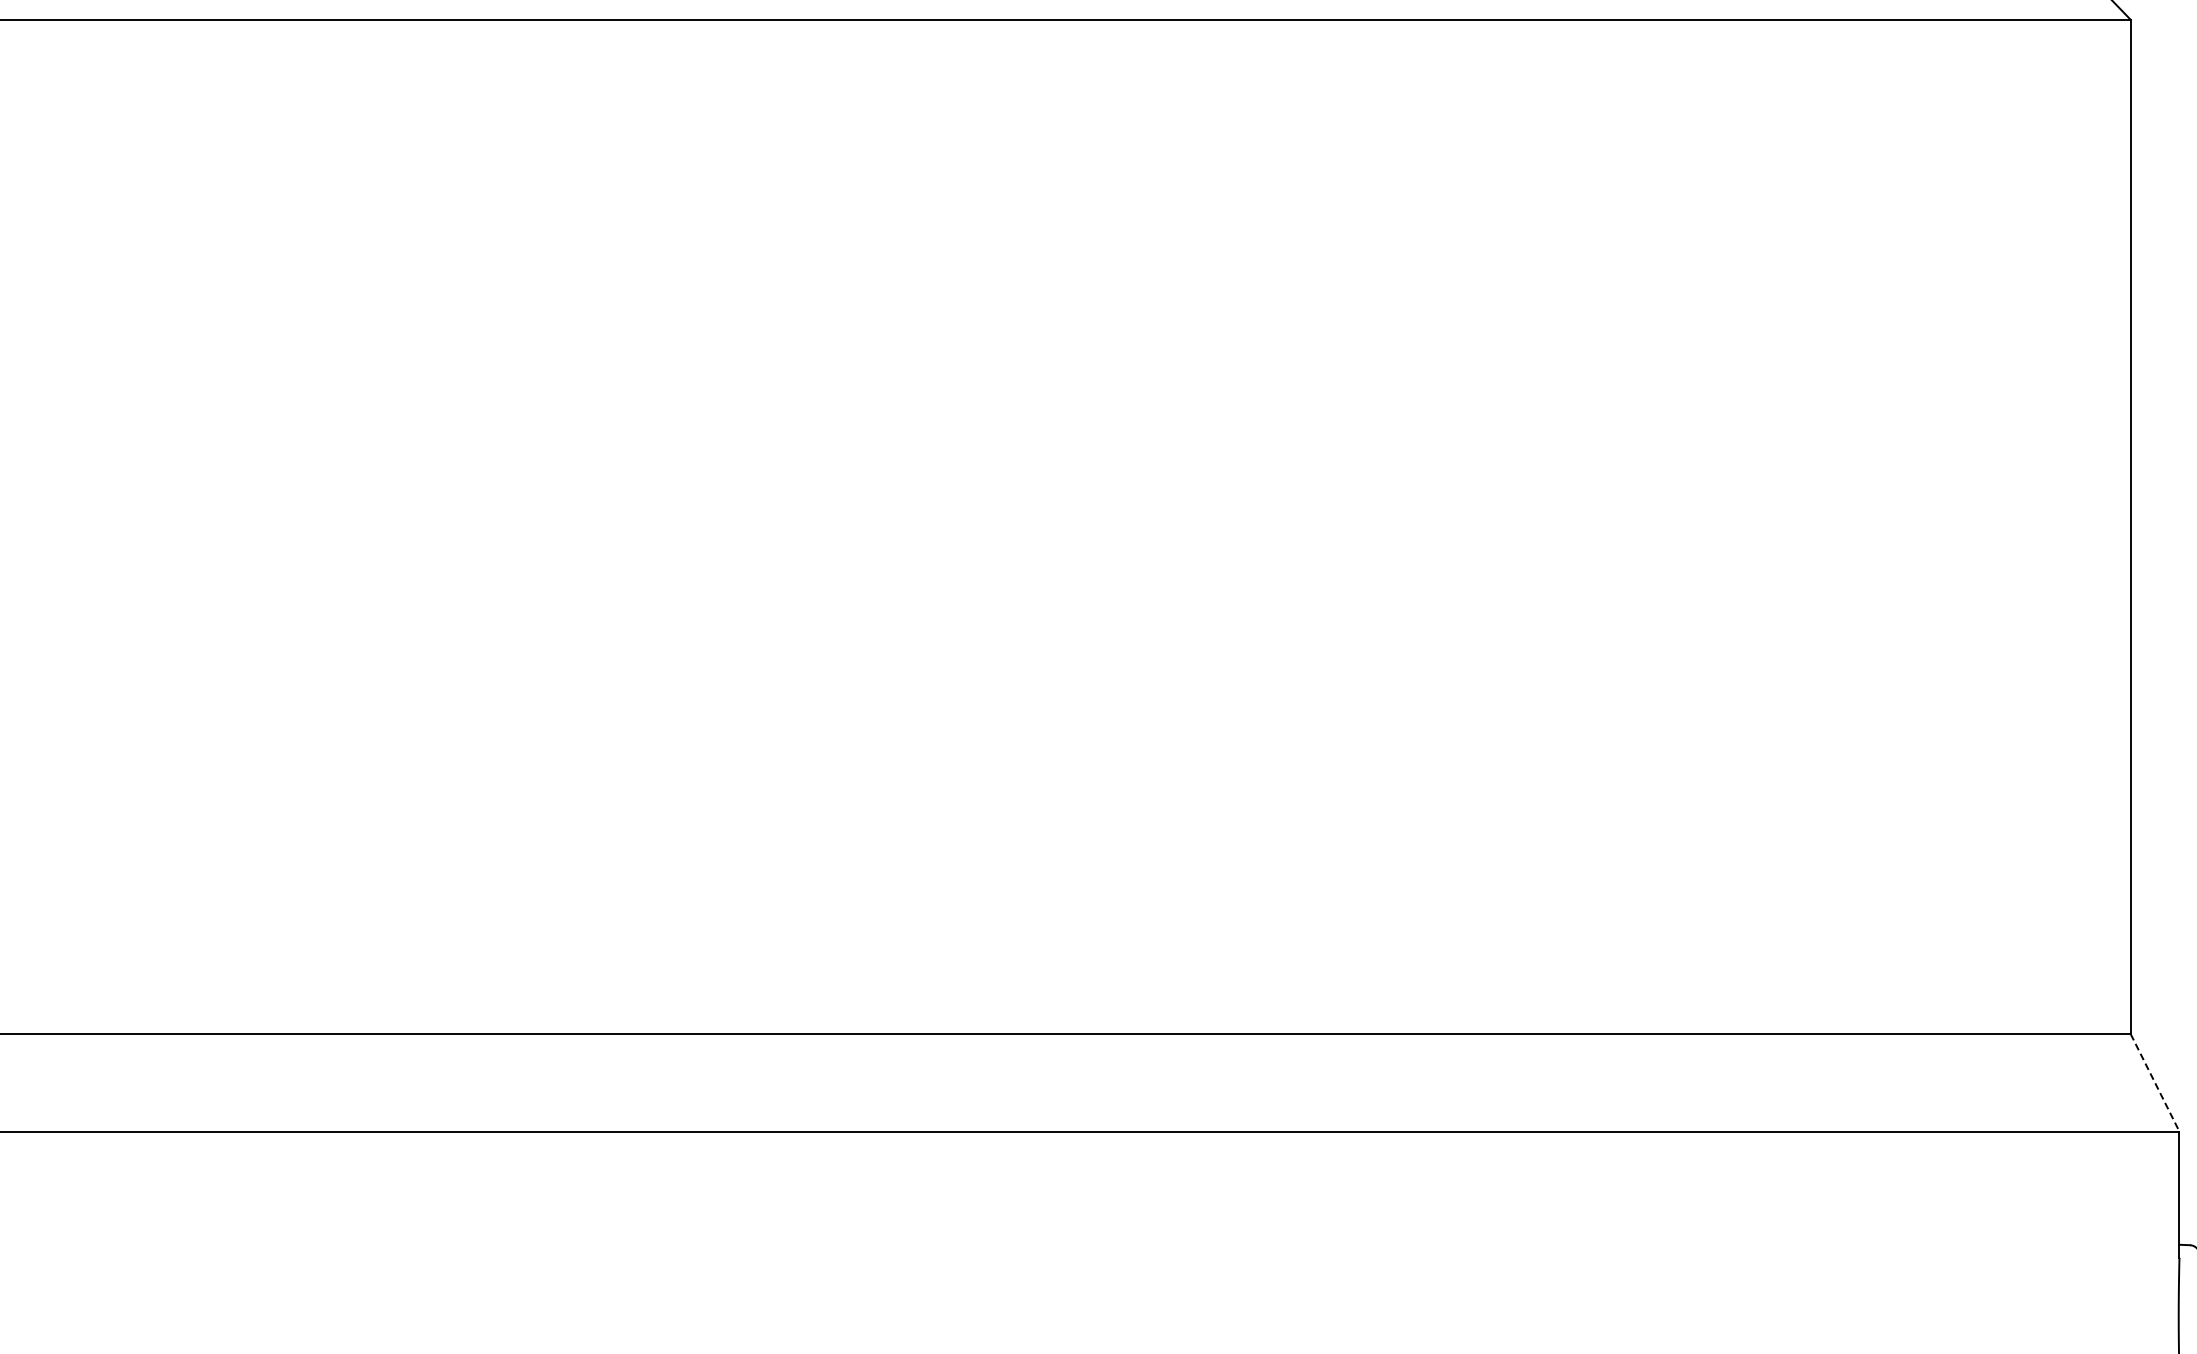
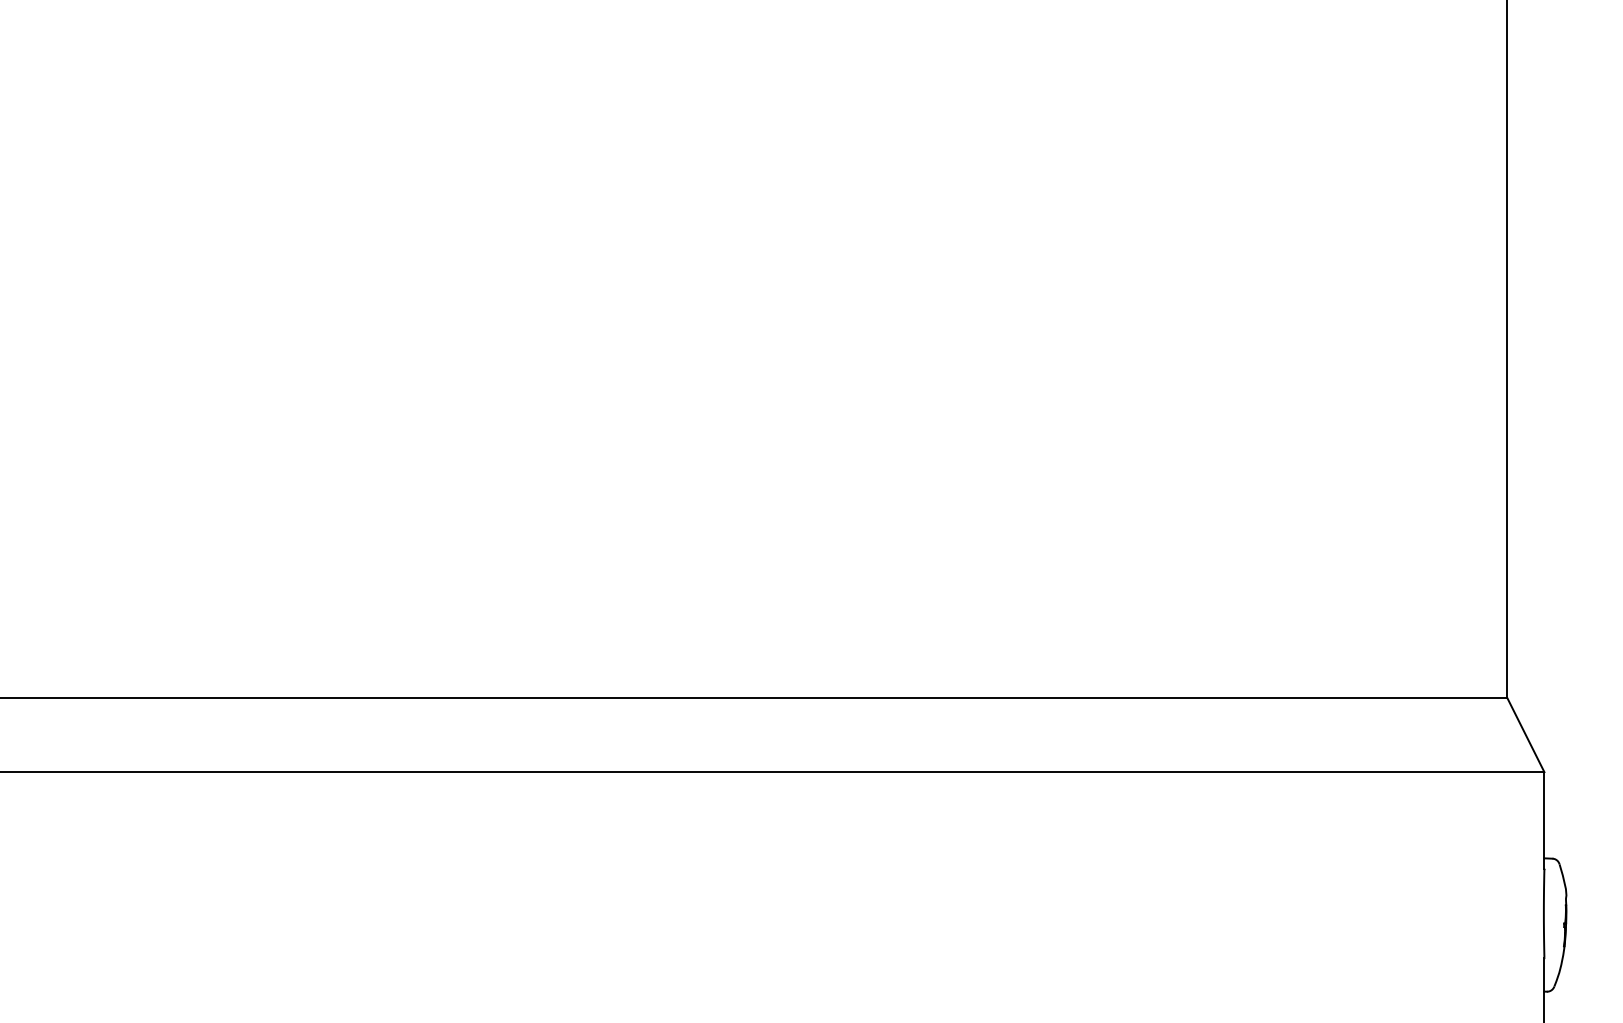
line: (2155, 1082) -> (1526, 734), dashed -> solid

